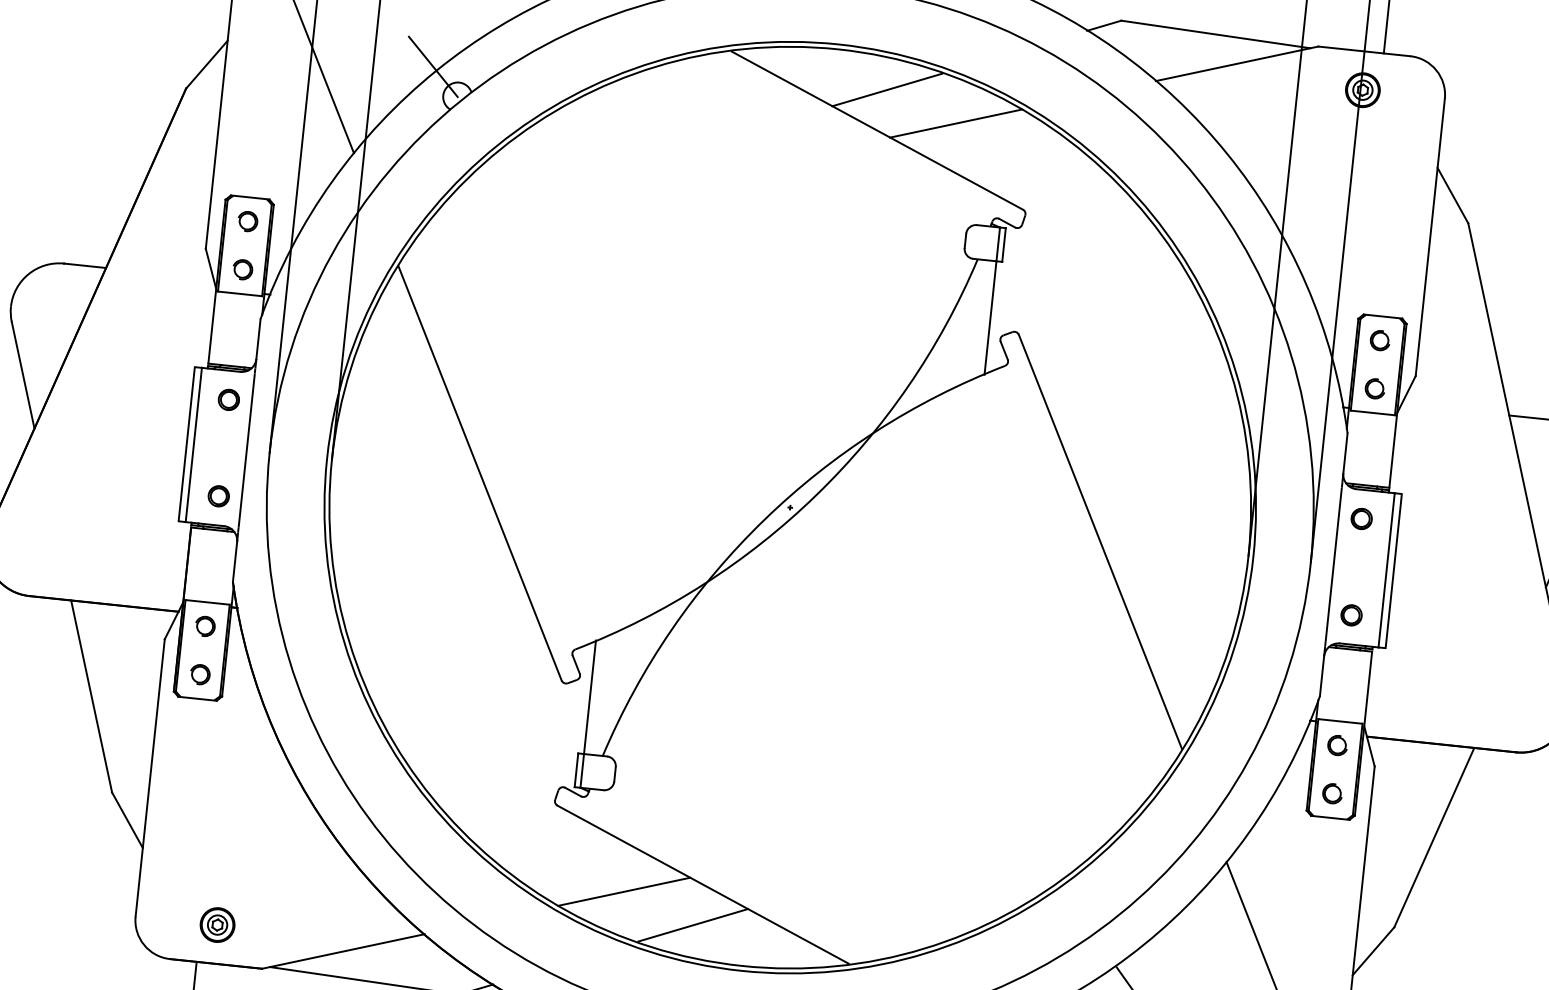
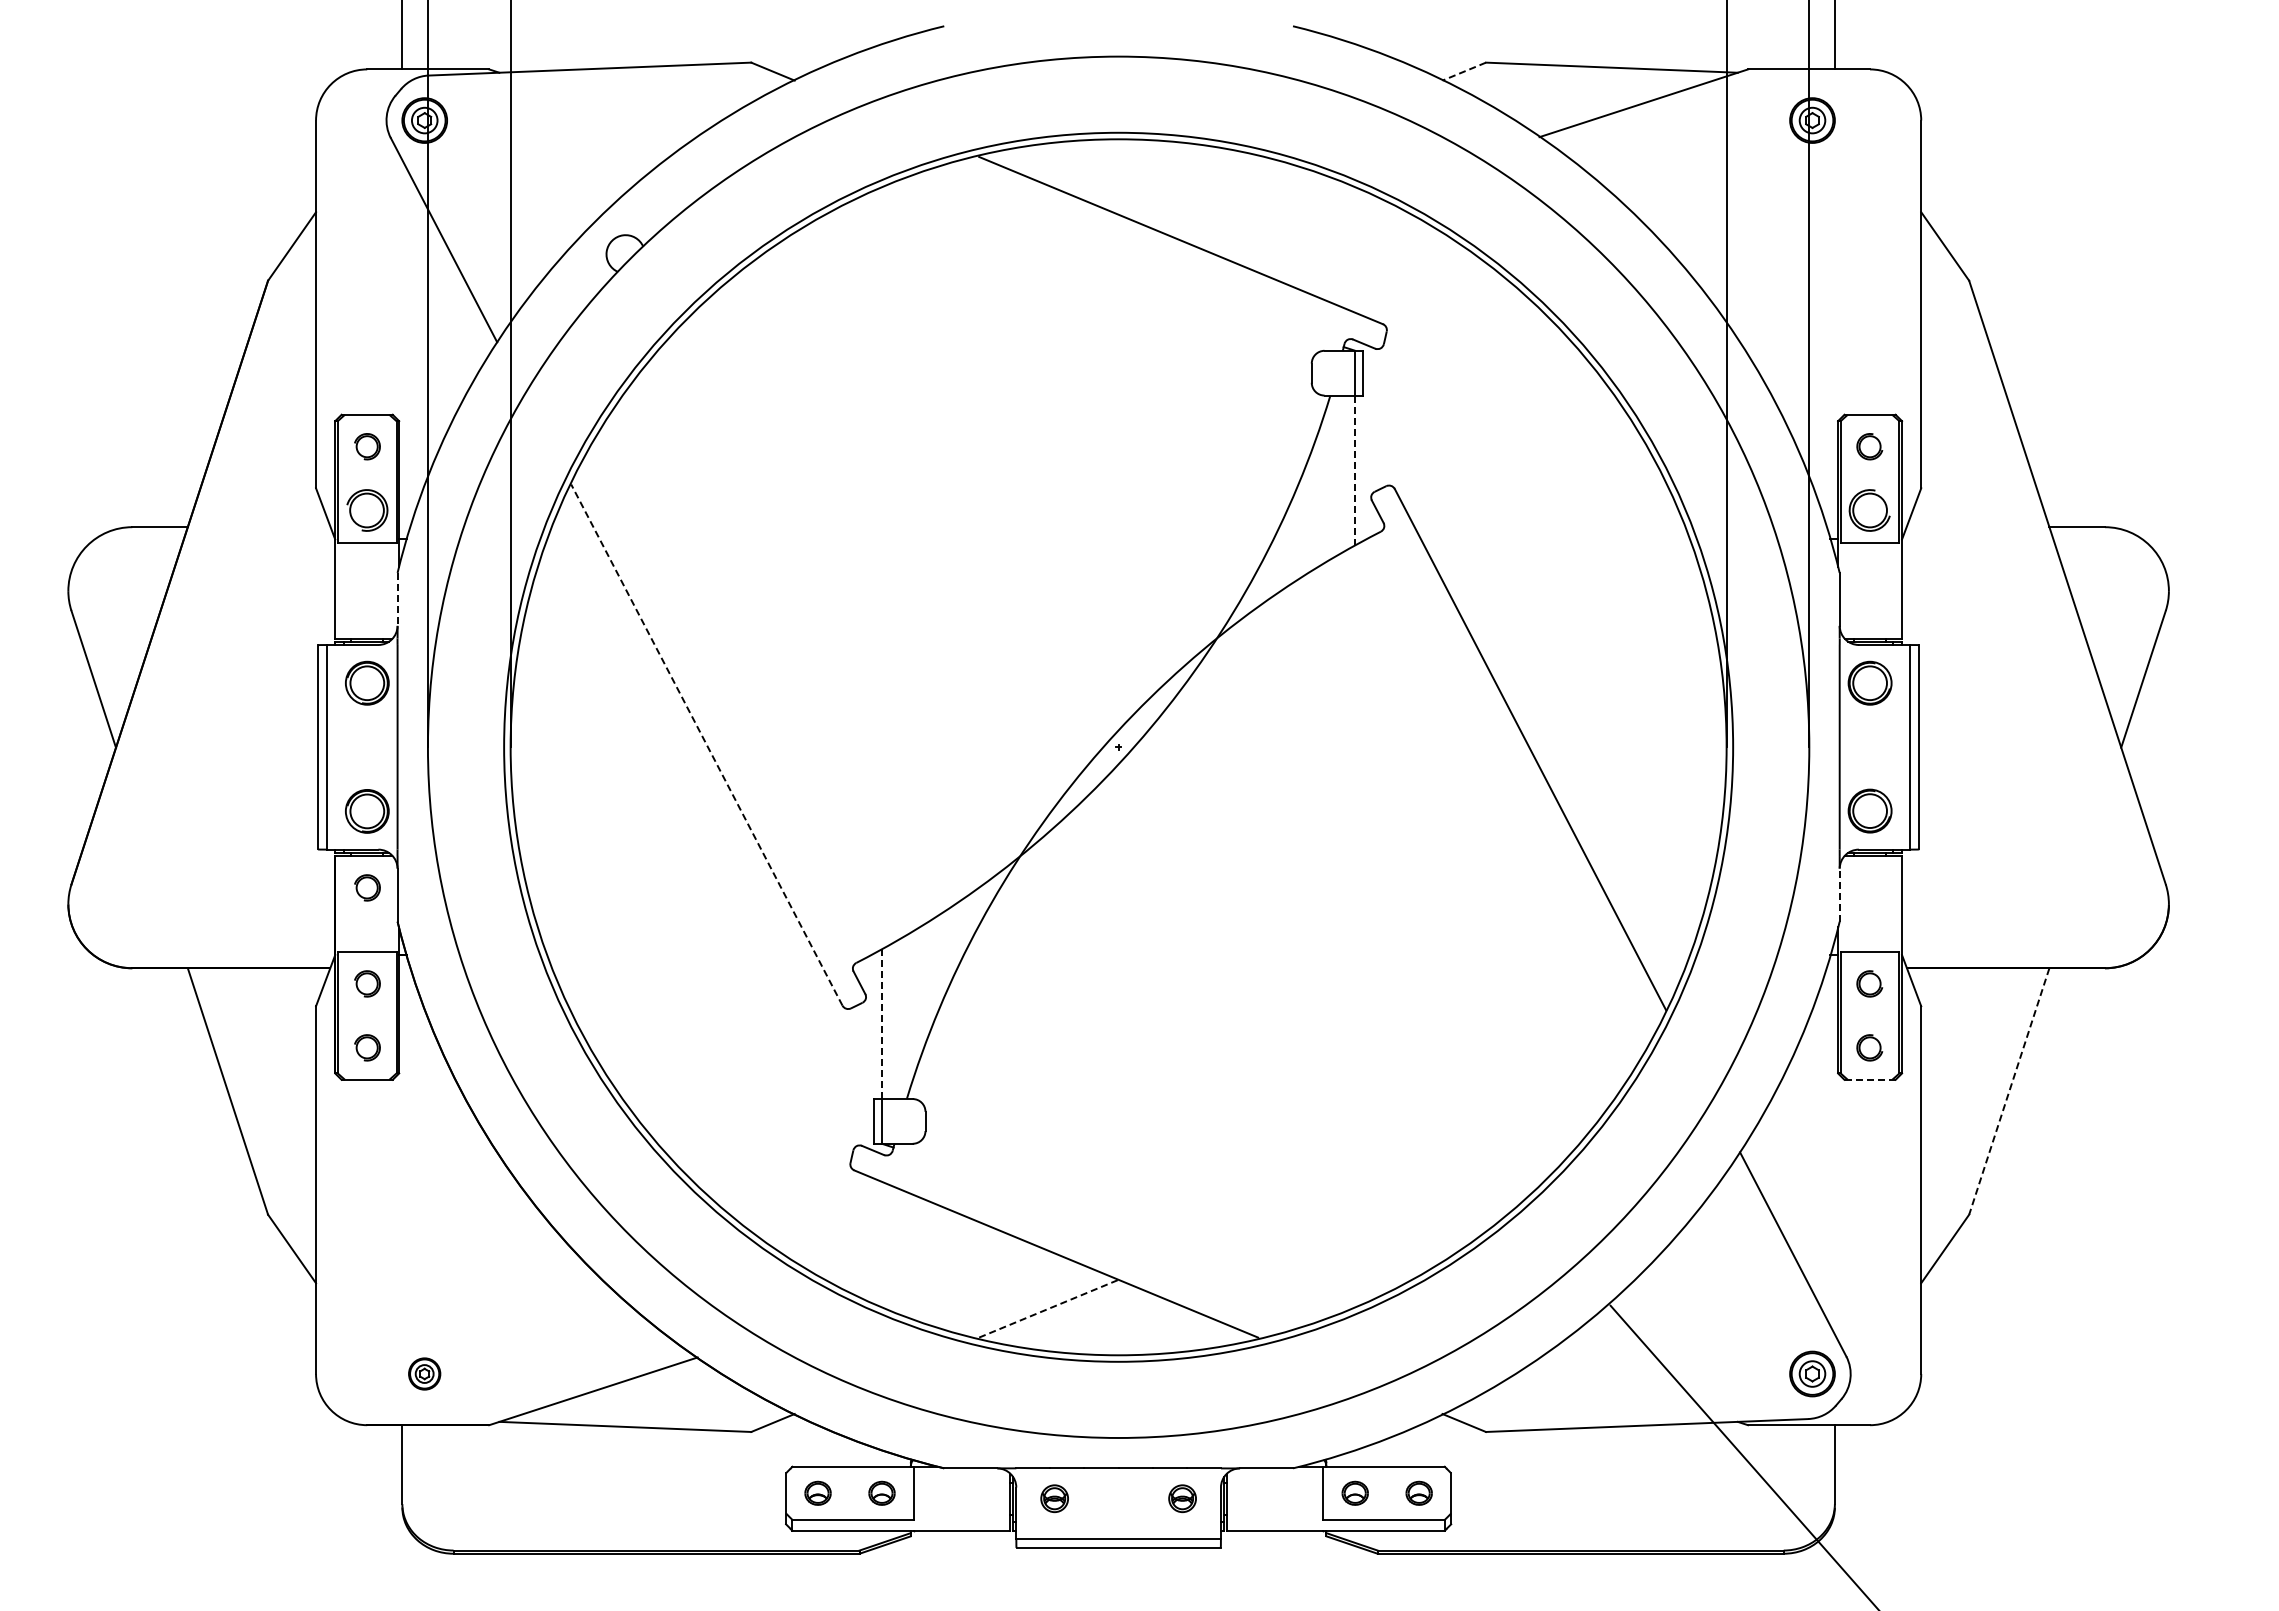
line: (1104, 25) -> (1464, 71), solid -> dashed
line: (433, 67) -> (589, 218), removed
line: (887, 89) -> (1188, 185), removed
line: (955, 122) -> (1282, 219), removed
part: (242, 269) -> (367, 510), size x1.6
line: (990, 318) -> (1355, 471), solid -> dashed
line: (258, 339) -> (397, 599), solid -> dashed
part: (1374, 388) -> (1869, 510), size x1.6
part: (228, 399) -> (366, 683), size x1.6
line: (479, 473) -> (706, 745), solid -> dashed
part: (218, 495) -> (366, 810), size x1.6
part: (1361, 519) -> (1869, 683), size x1.6
part: (212, 553) -> (367, 887), added
part: (1351, 615) -> (1869, 811), size x1.6
line: (1321, 675) -> (1839, 894), solid -> dashed
line: (590, 697) -> (882, 1023), solid -> dashed
line: (1330, 817) -> (1870, 1079), solid -> dashed
line: (1434, 837) -> (2009, 1091), solid -> dashed
line: (624, 891) -> (953, 1273), removed
part: (217, 924) -> (424, 1373), size x0.7
line: (693, 925) -> (1049, 1308), solid -> dashed

